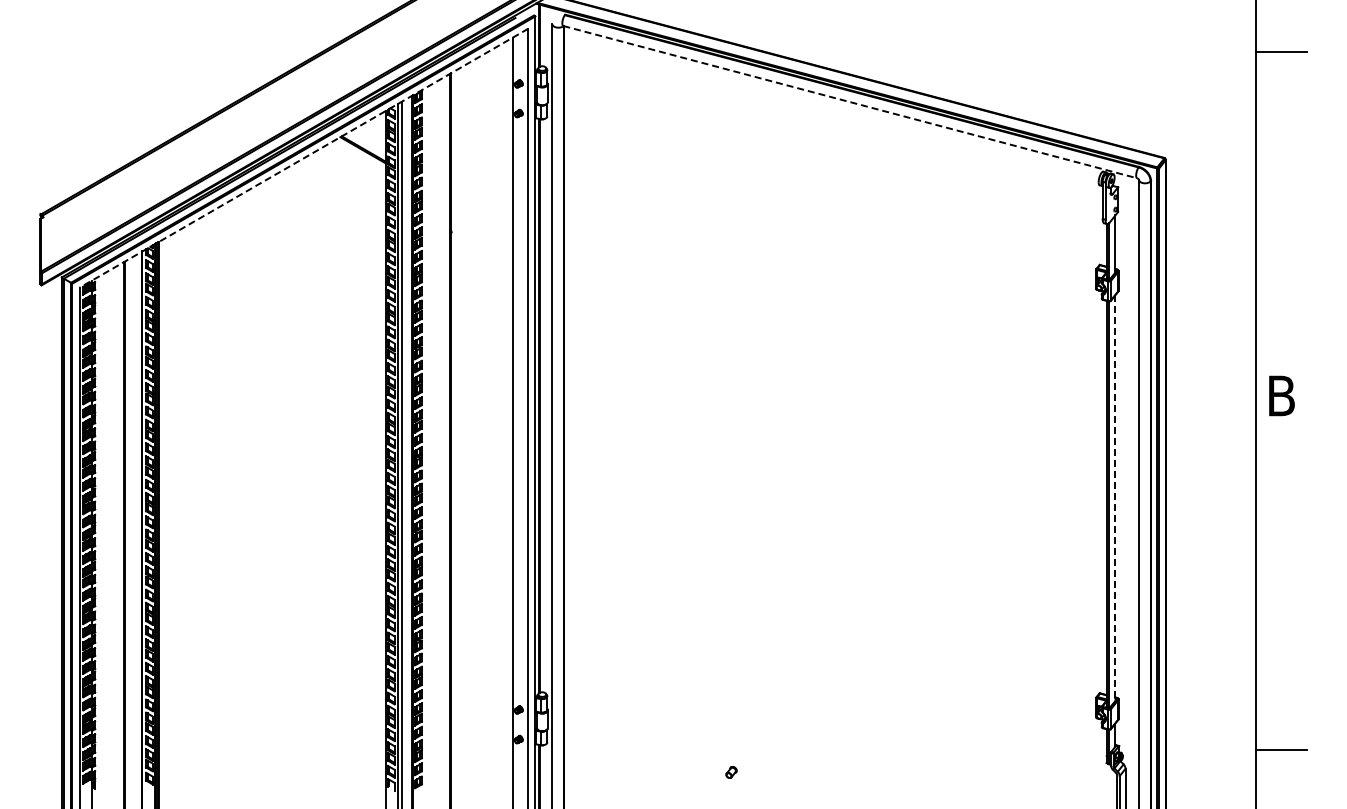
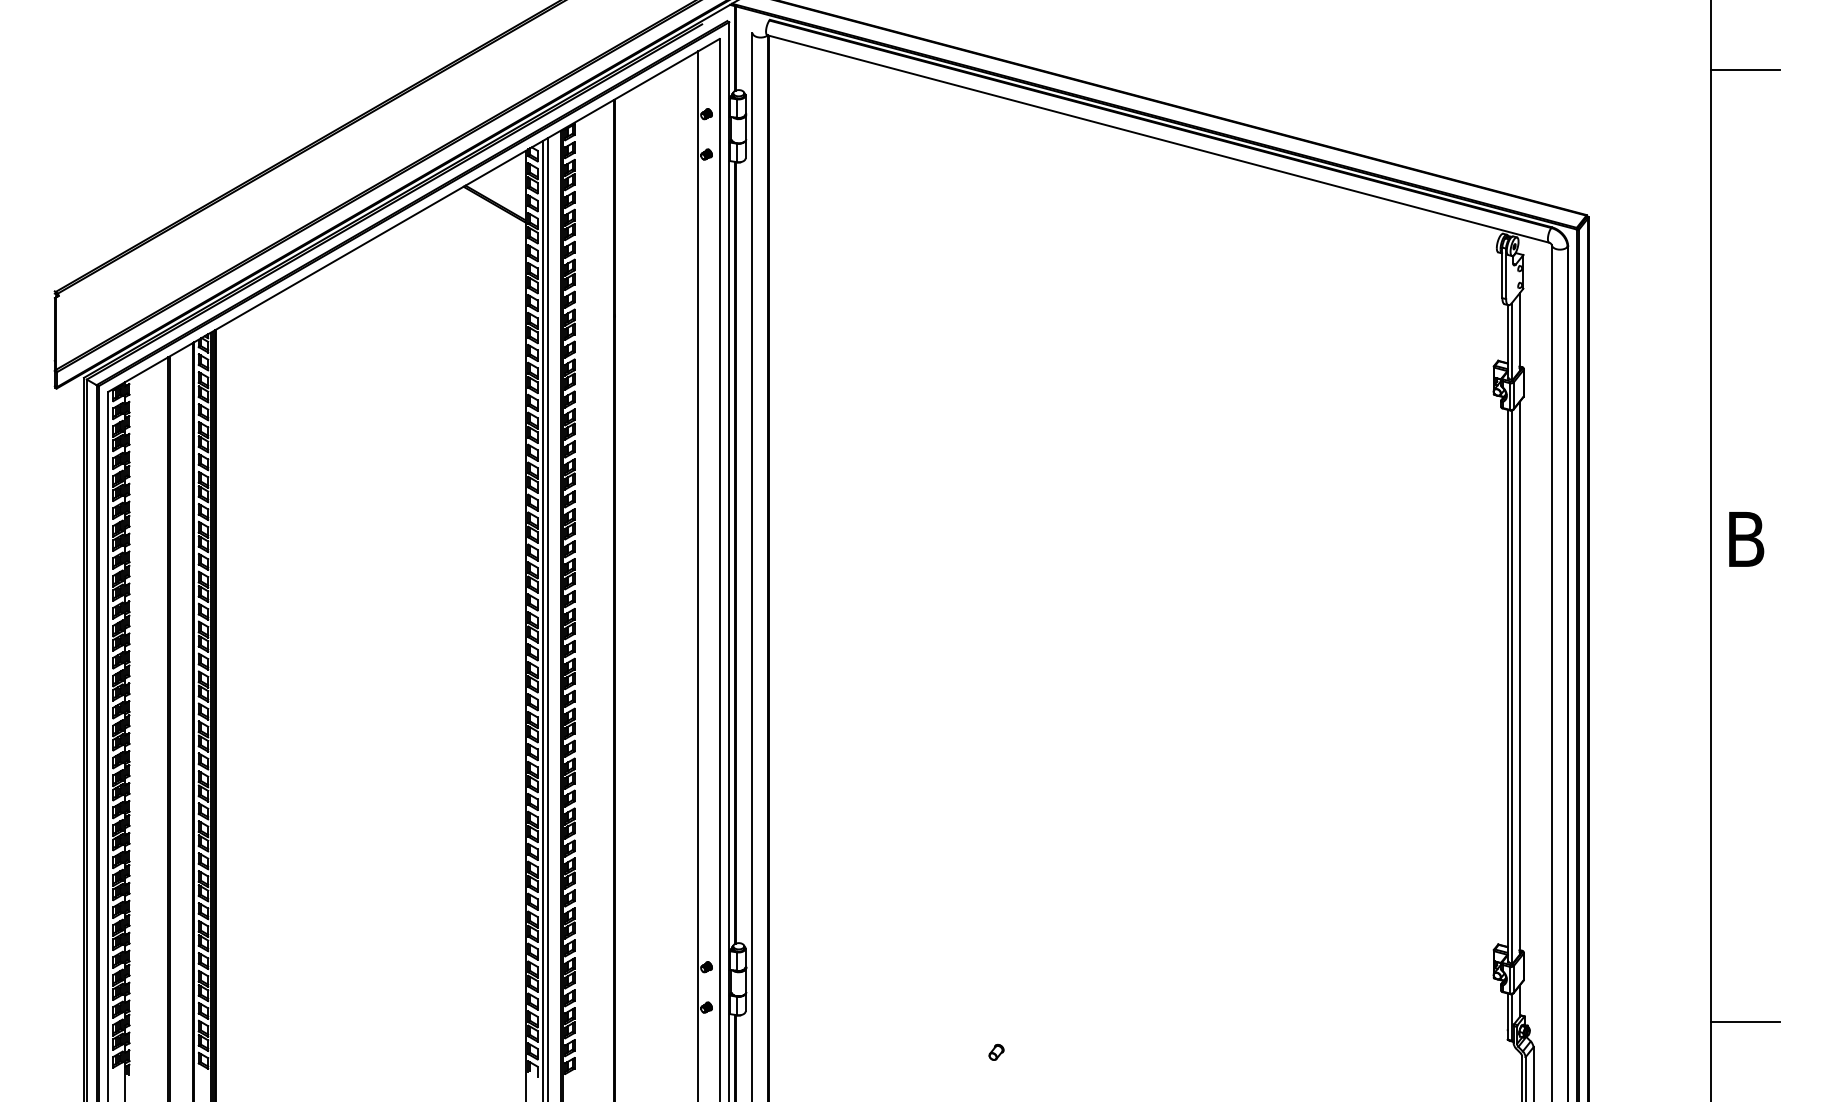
line: (850, 102) -> (1158, 139), dashed -> solid
line: (303, 158) -> (413, 215), dashed -> solid
line: (1115, 498) -> (1519, 679), dashed -> solid

